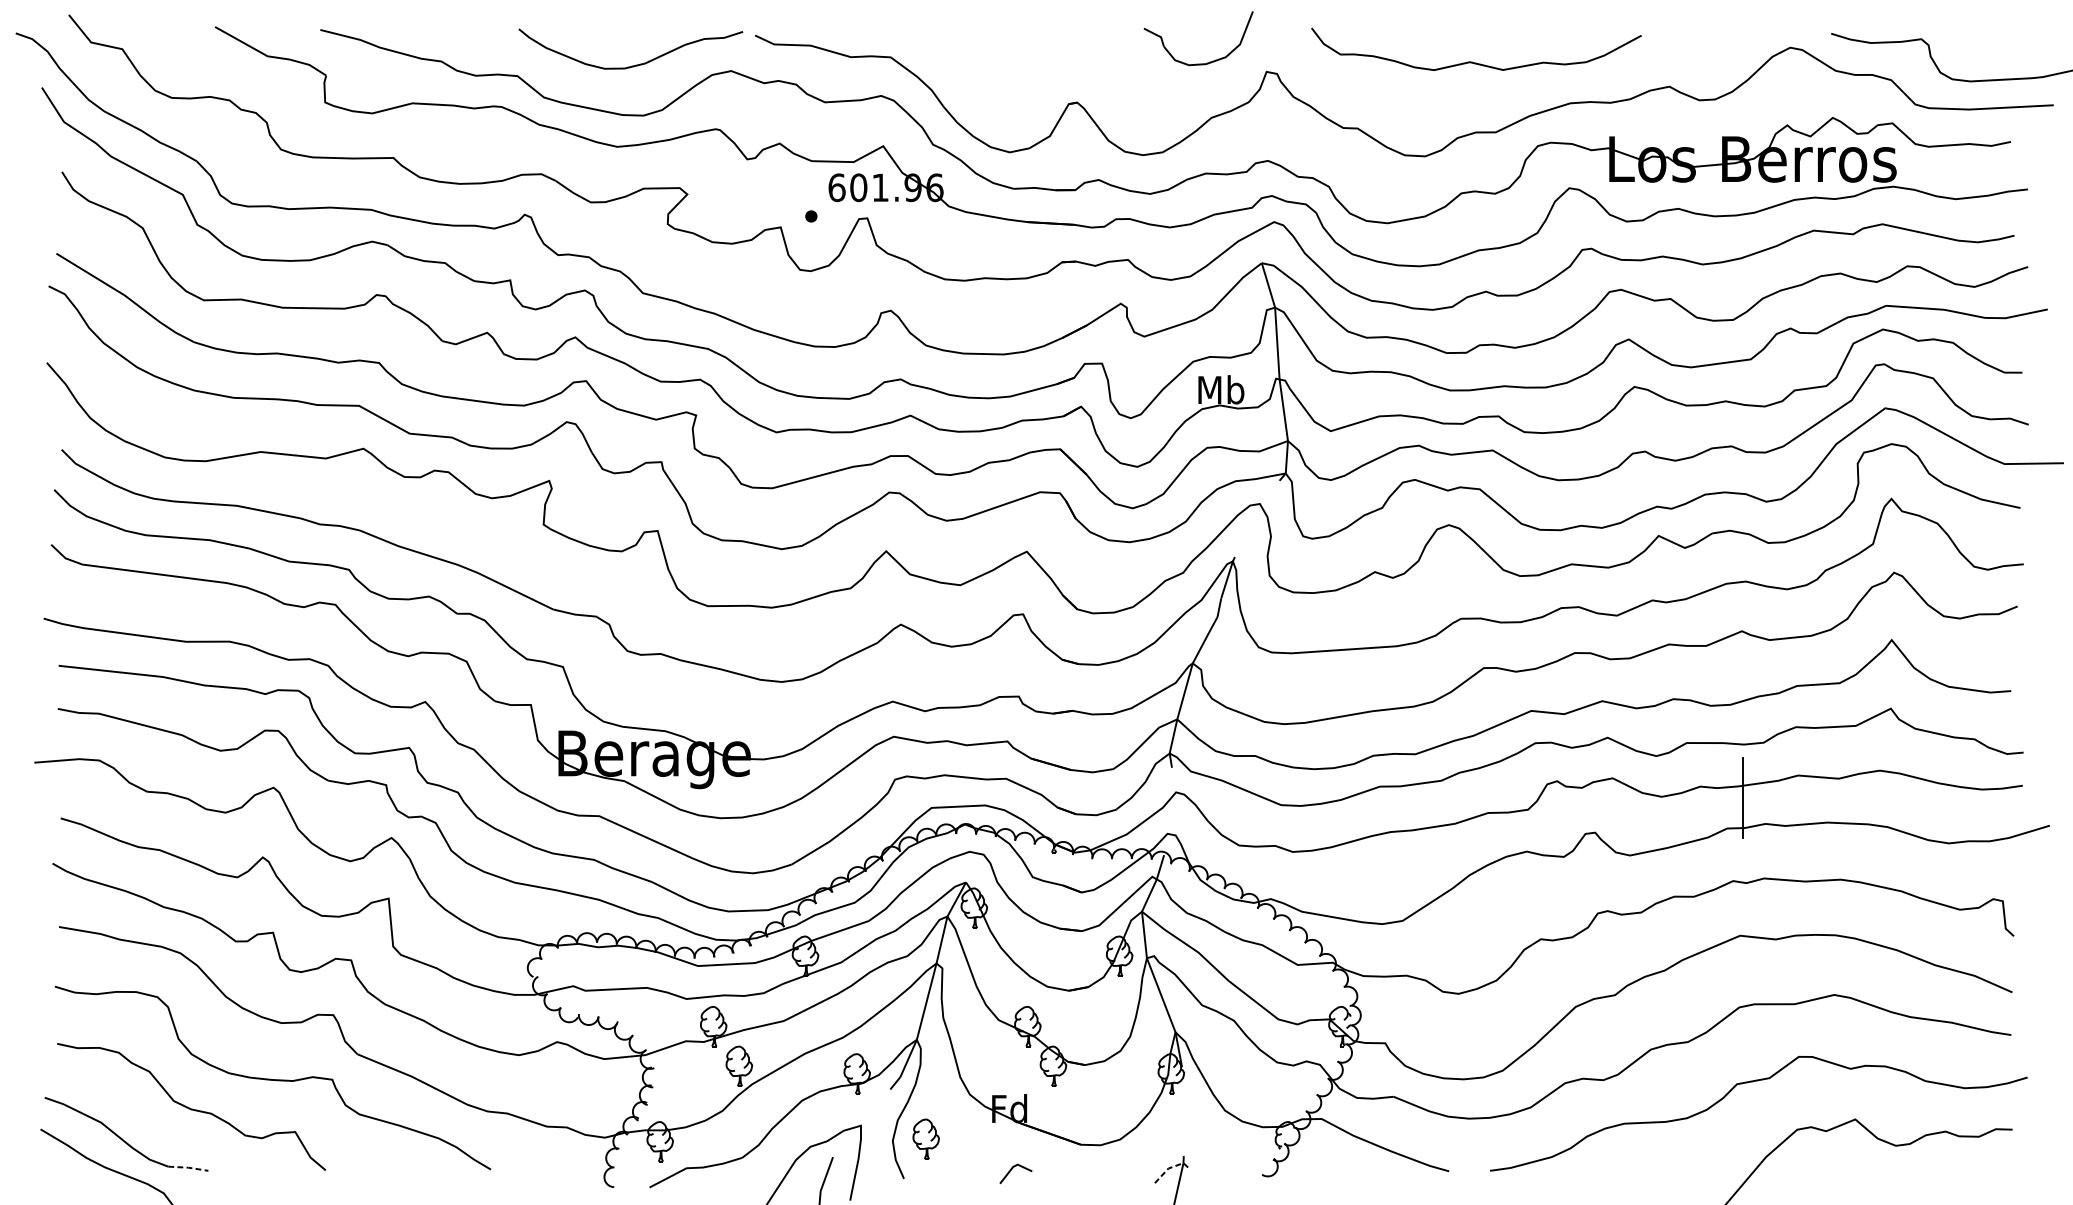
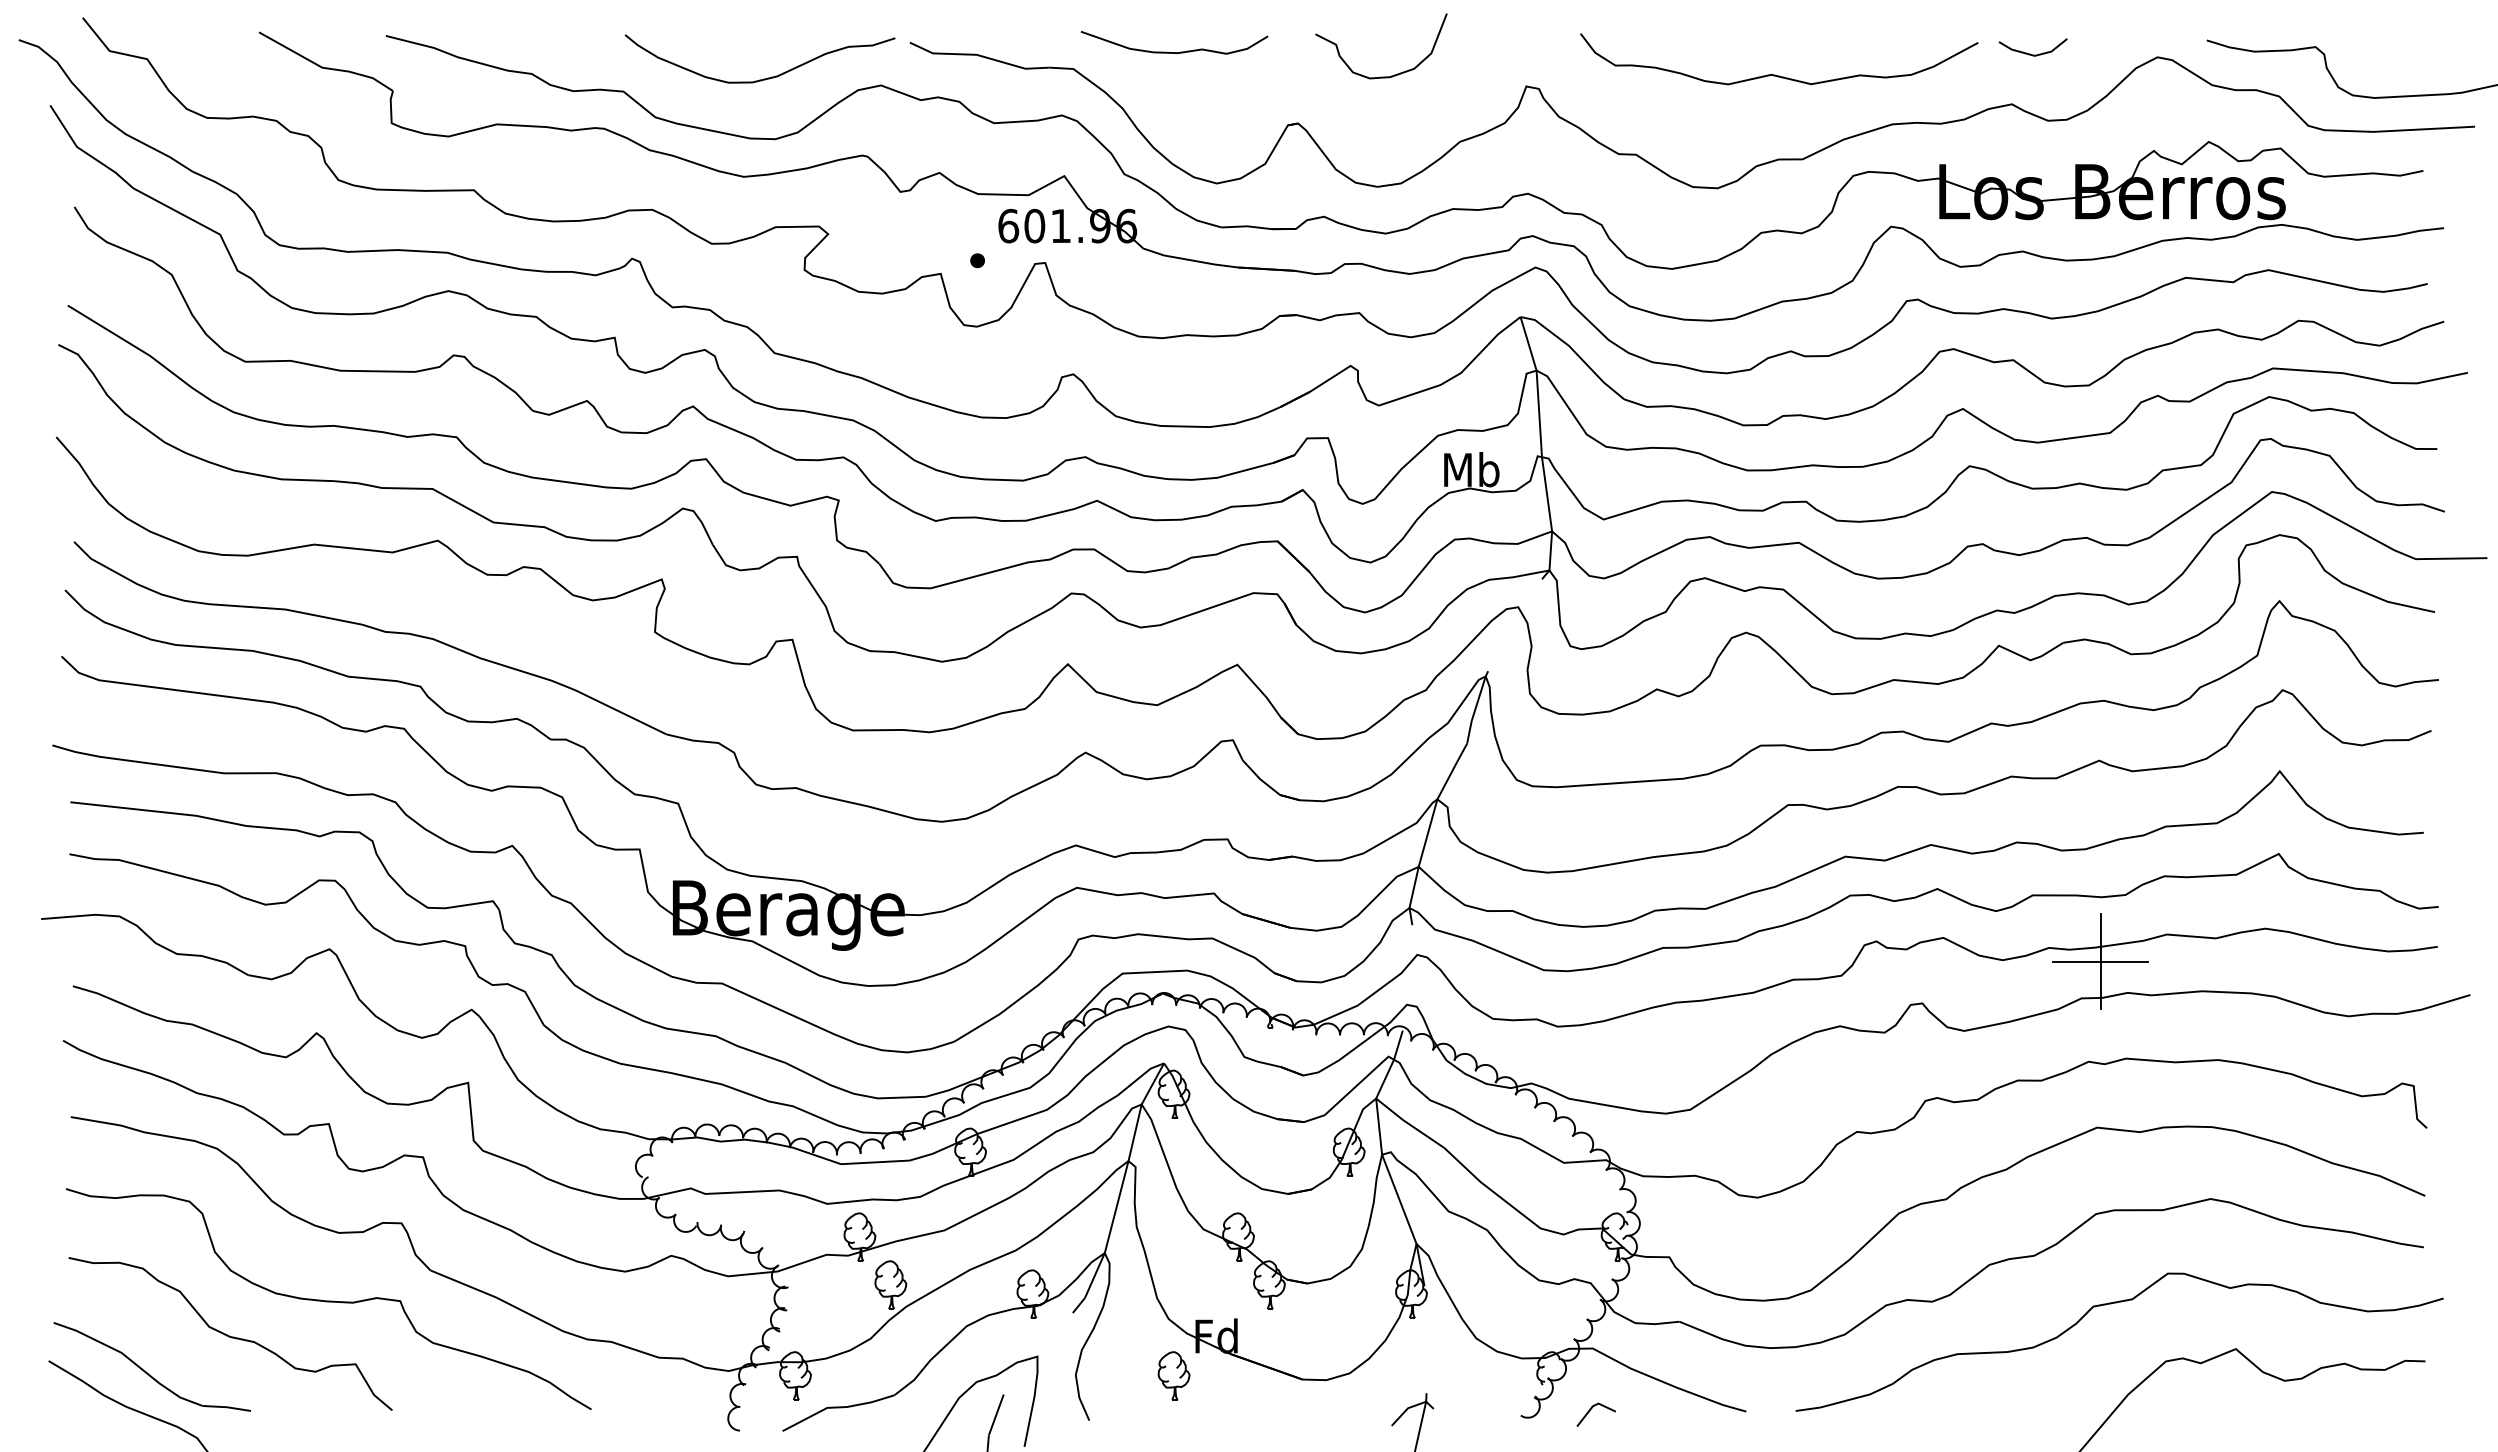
curve: (974, 43) -> (1174, 52), added
line: (1684, 44) -> (2030, 53), added
part: (1198, 63) -> (1381, 76), moved
line: (1742, 797) -> (2100, 961), added
part: (925, 1138) -> (1173, 1375), moved
line: (188, 1167) -> (227, 1407), dashed -> solid
line: (1170, 1167) -> (1410, 1407), dashed -> solid
line: (1011, 1171) -> (1590, 1411), moved

